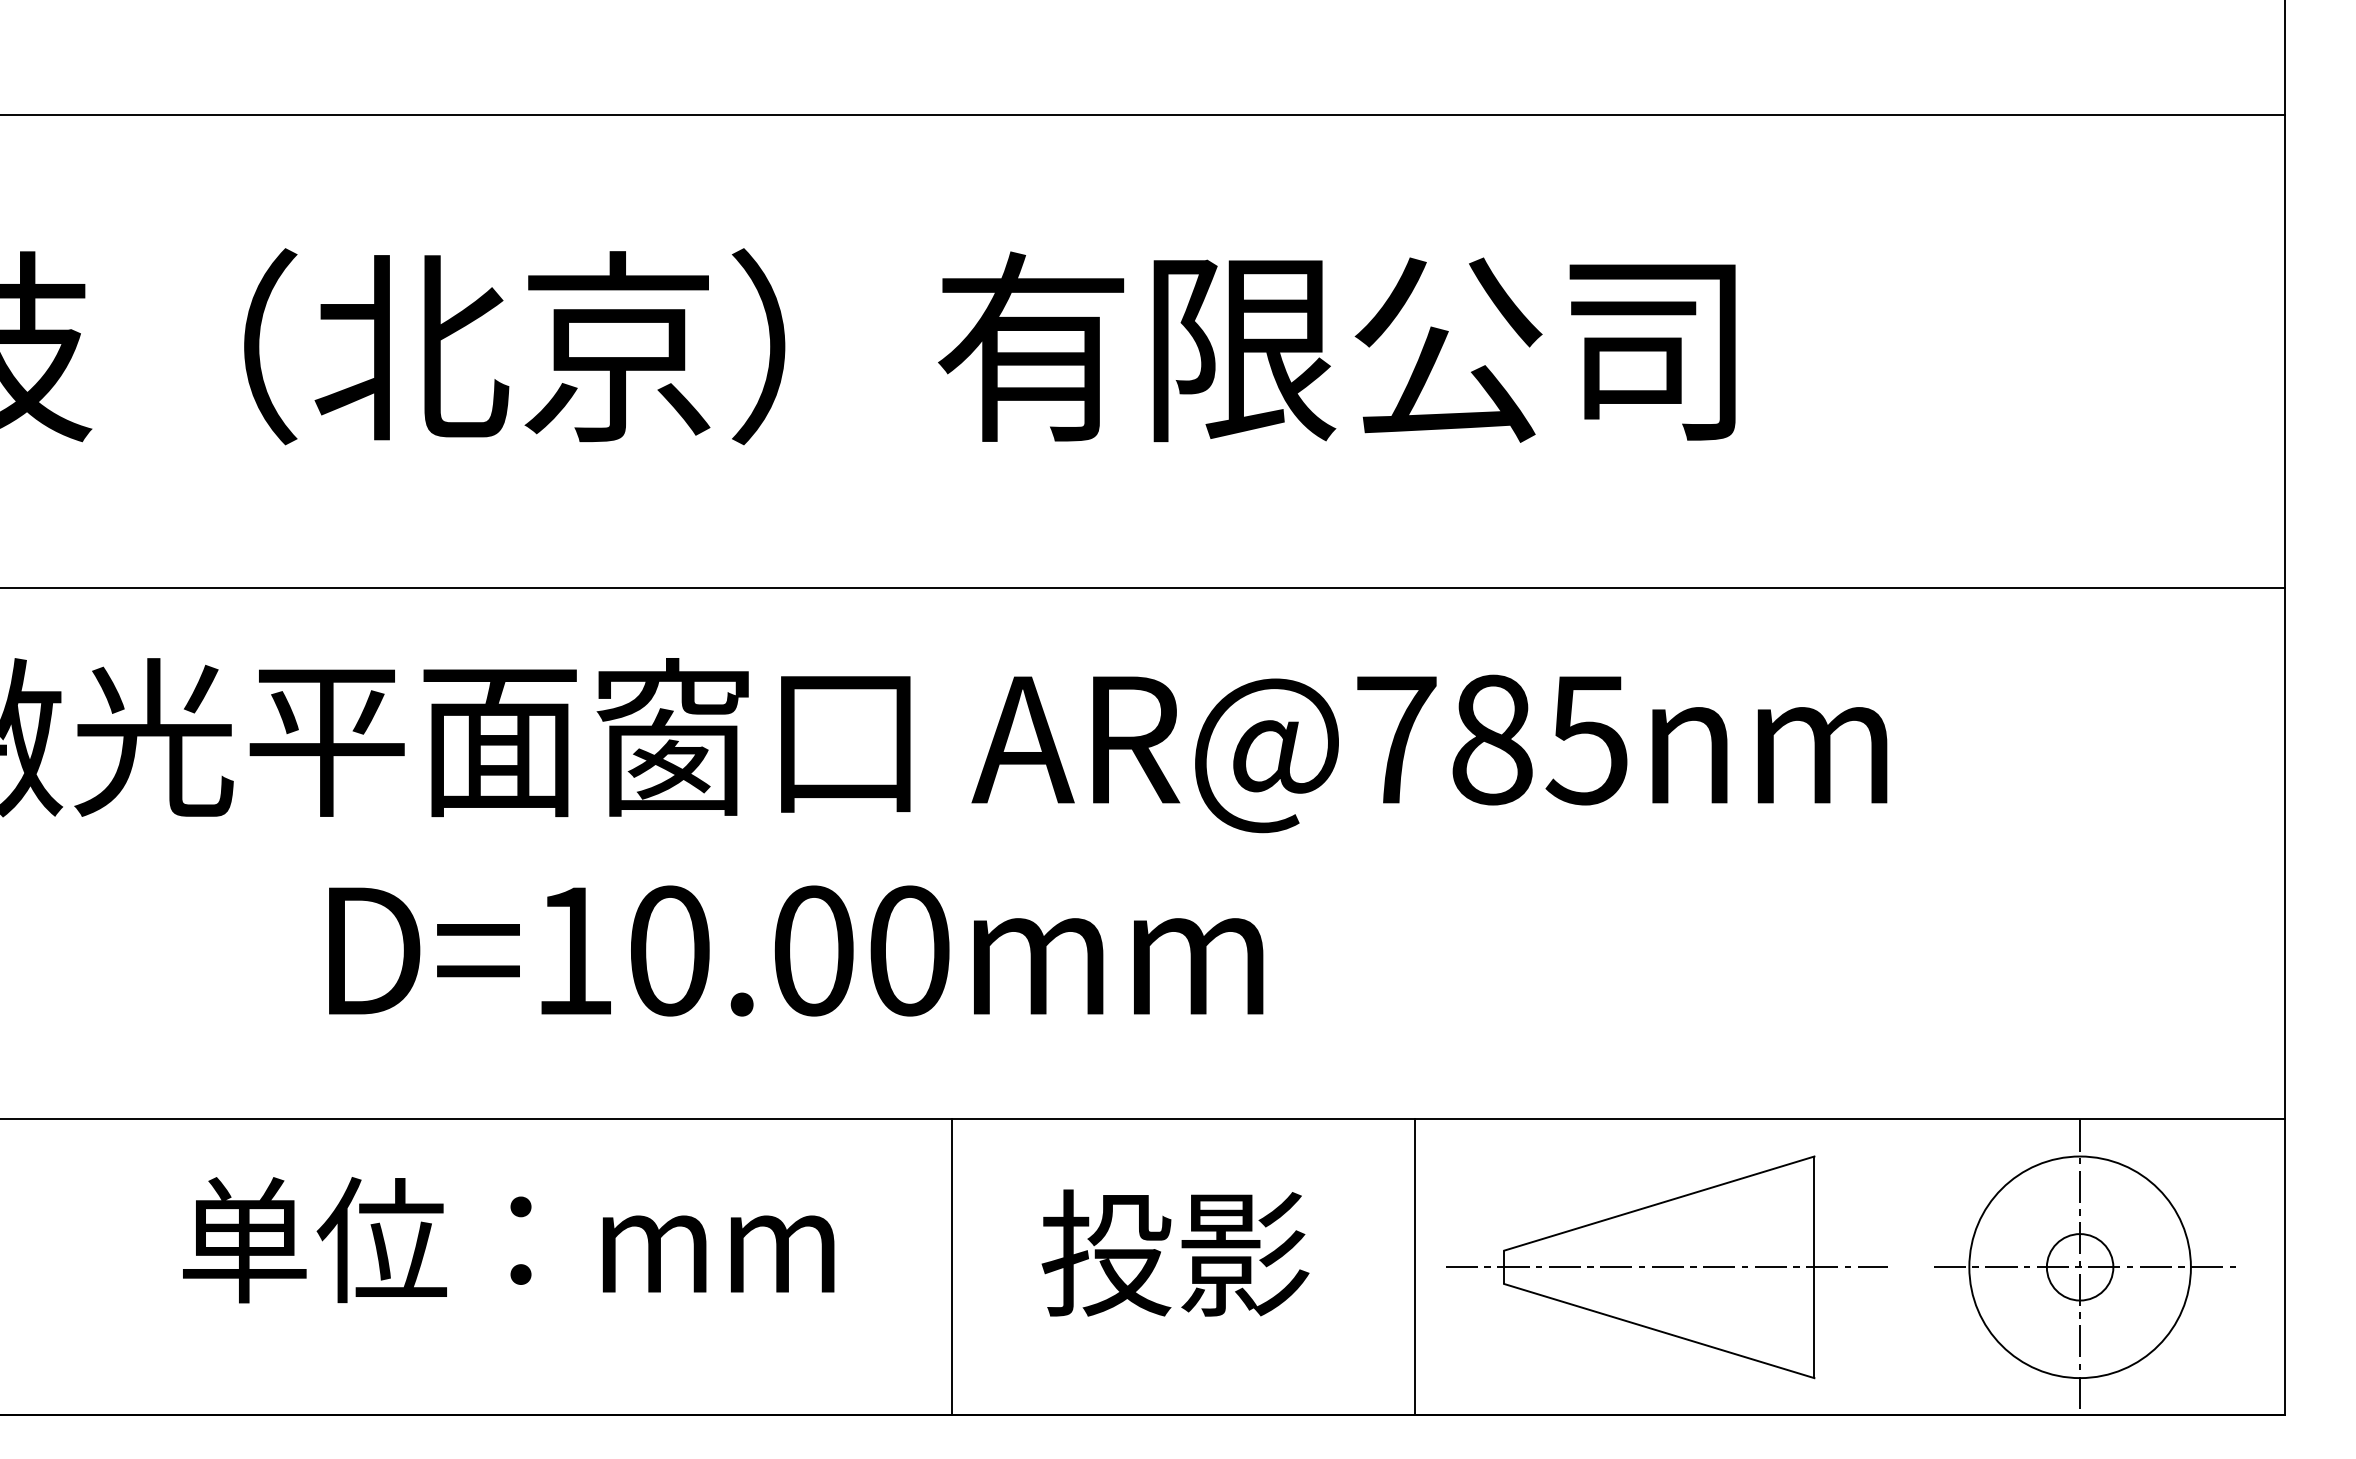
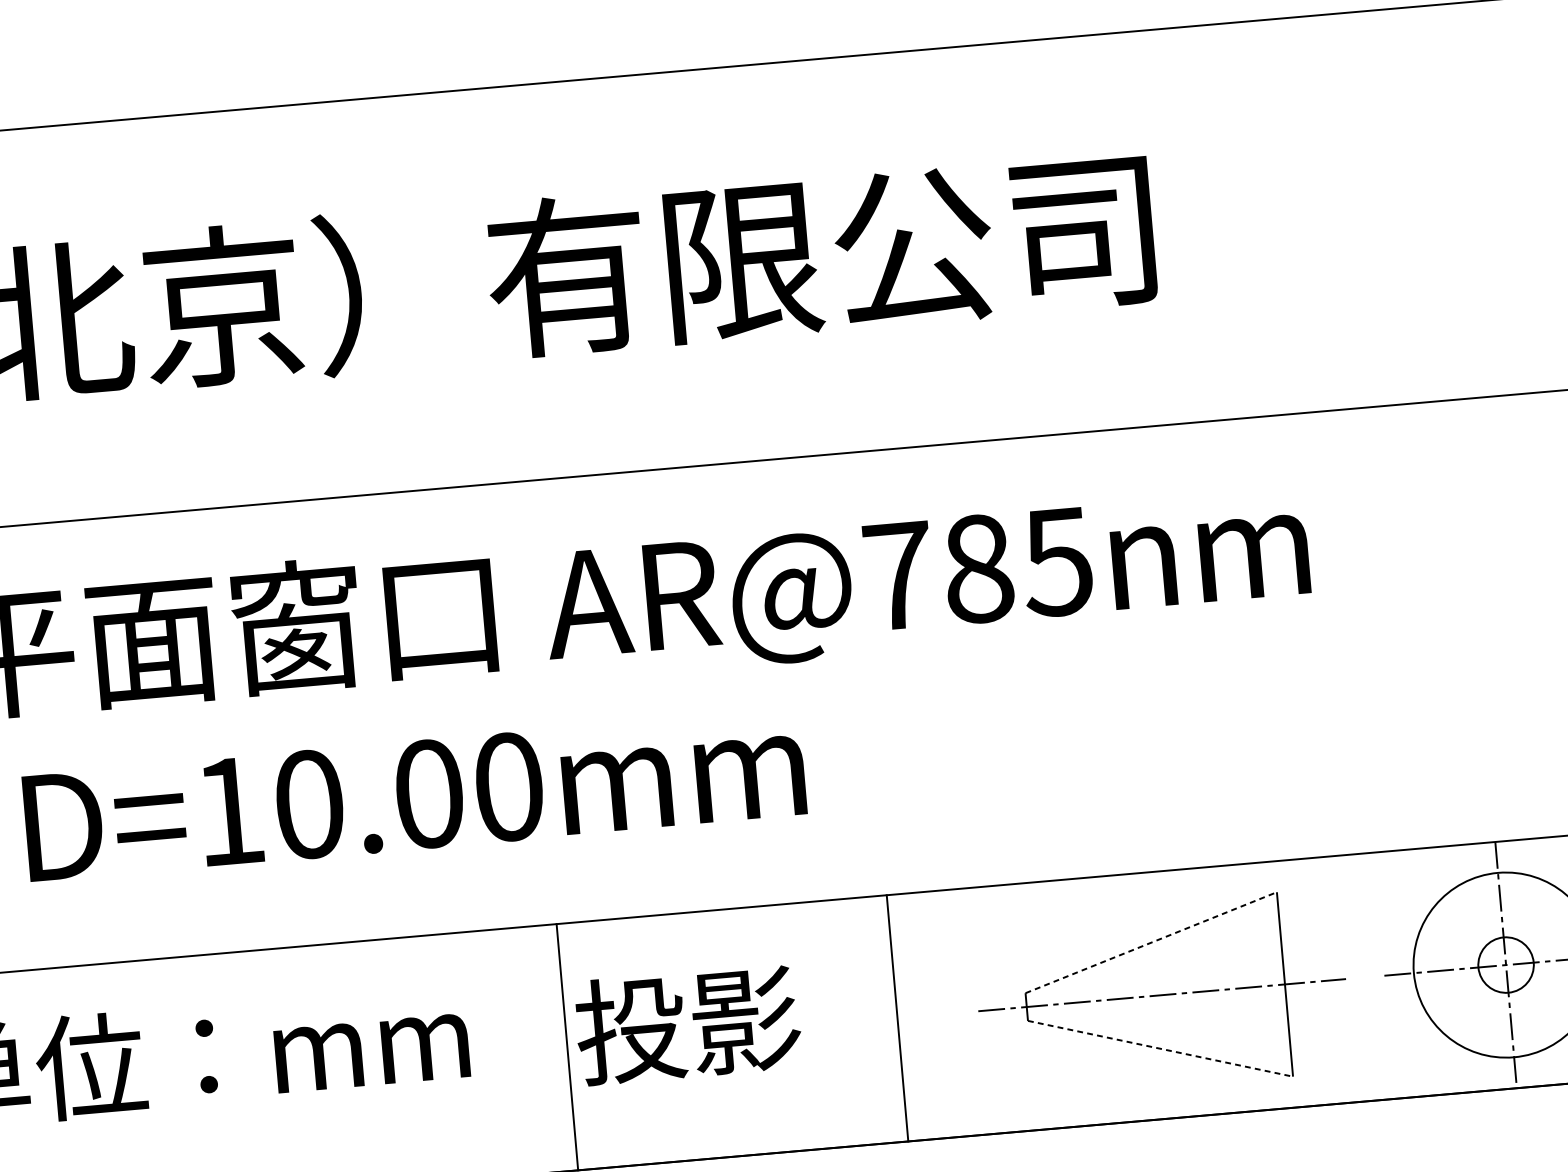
line: (1659, 1203) -> (1151, 942), solid -> dashed
text: (1175, 1252) -> (688, 1024), moved
line: (1414, 1267) -> (897, 1018), moved
line: (1659, 1331) -> (1160, 1049), solid -> dashed

